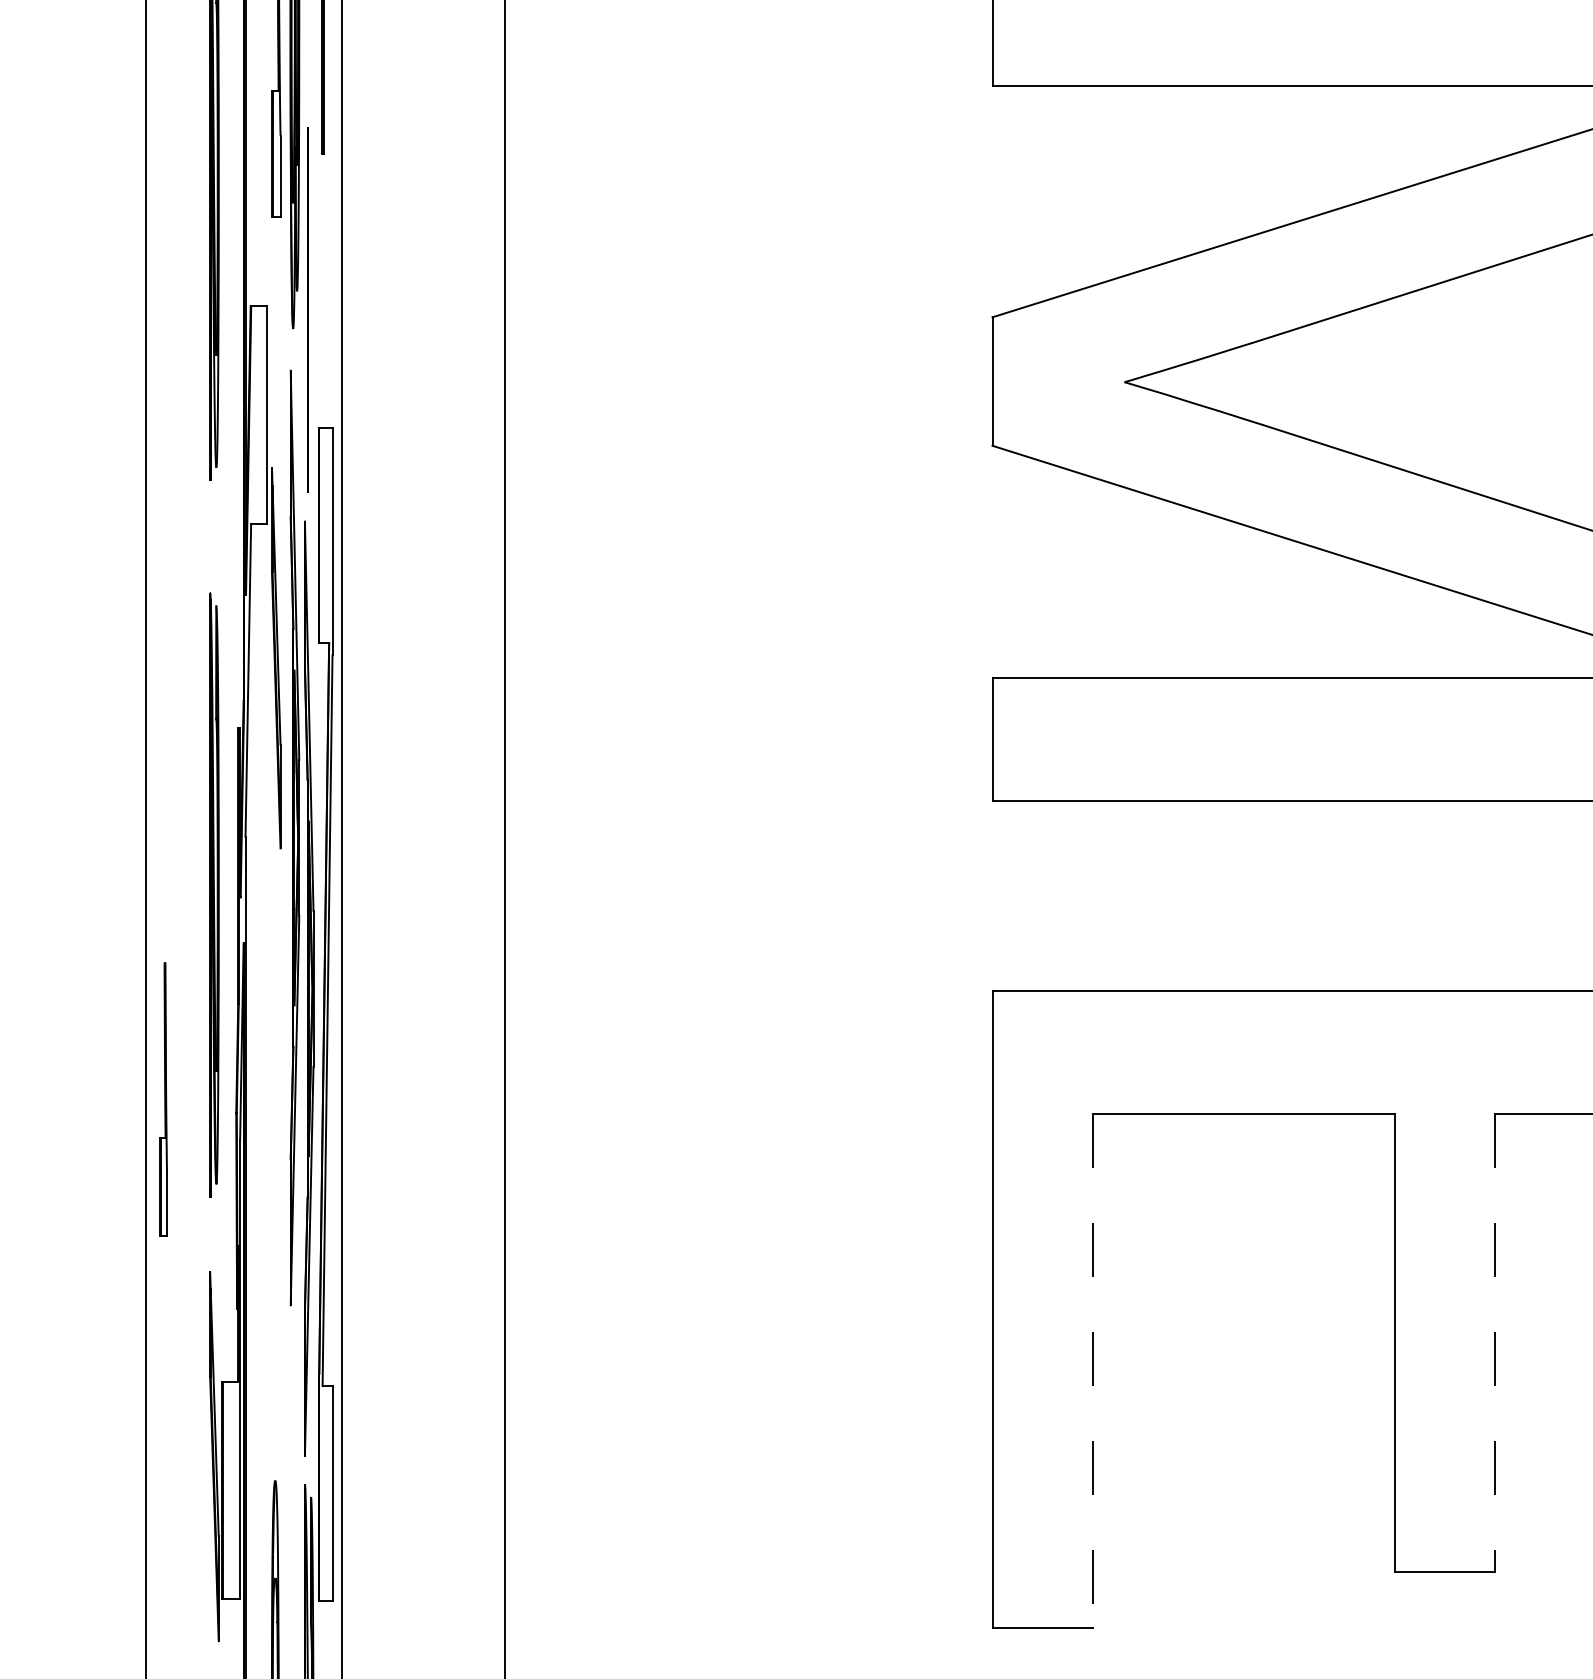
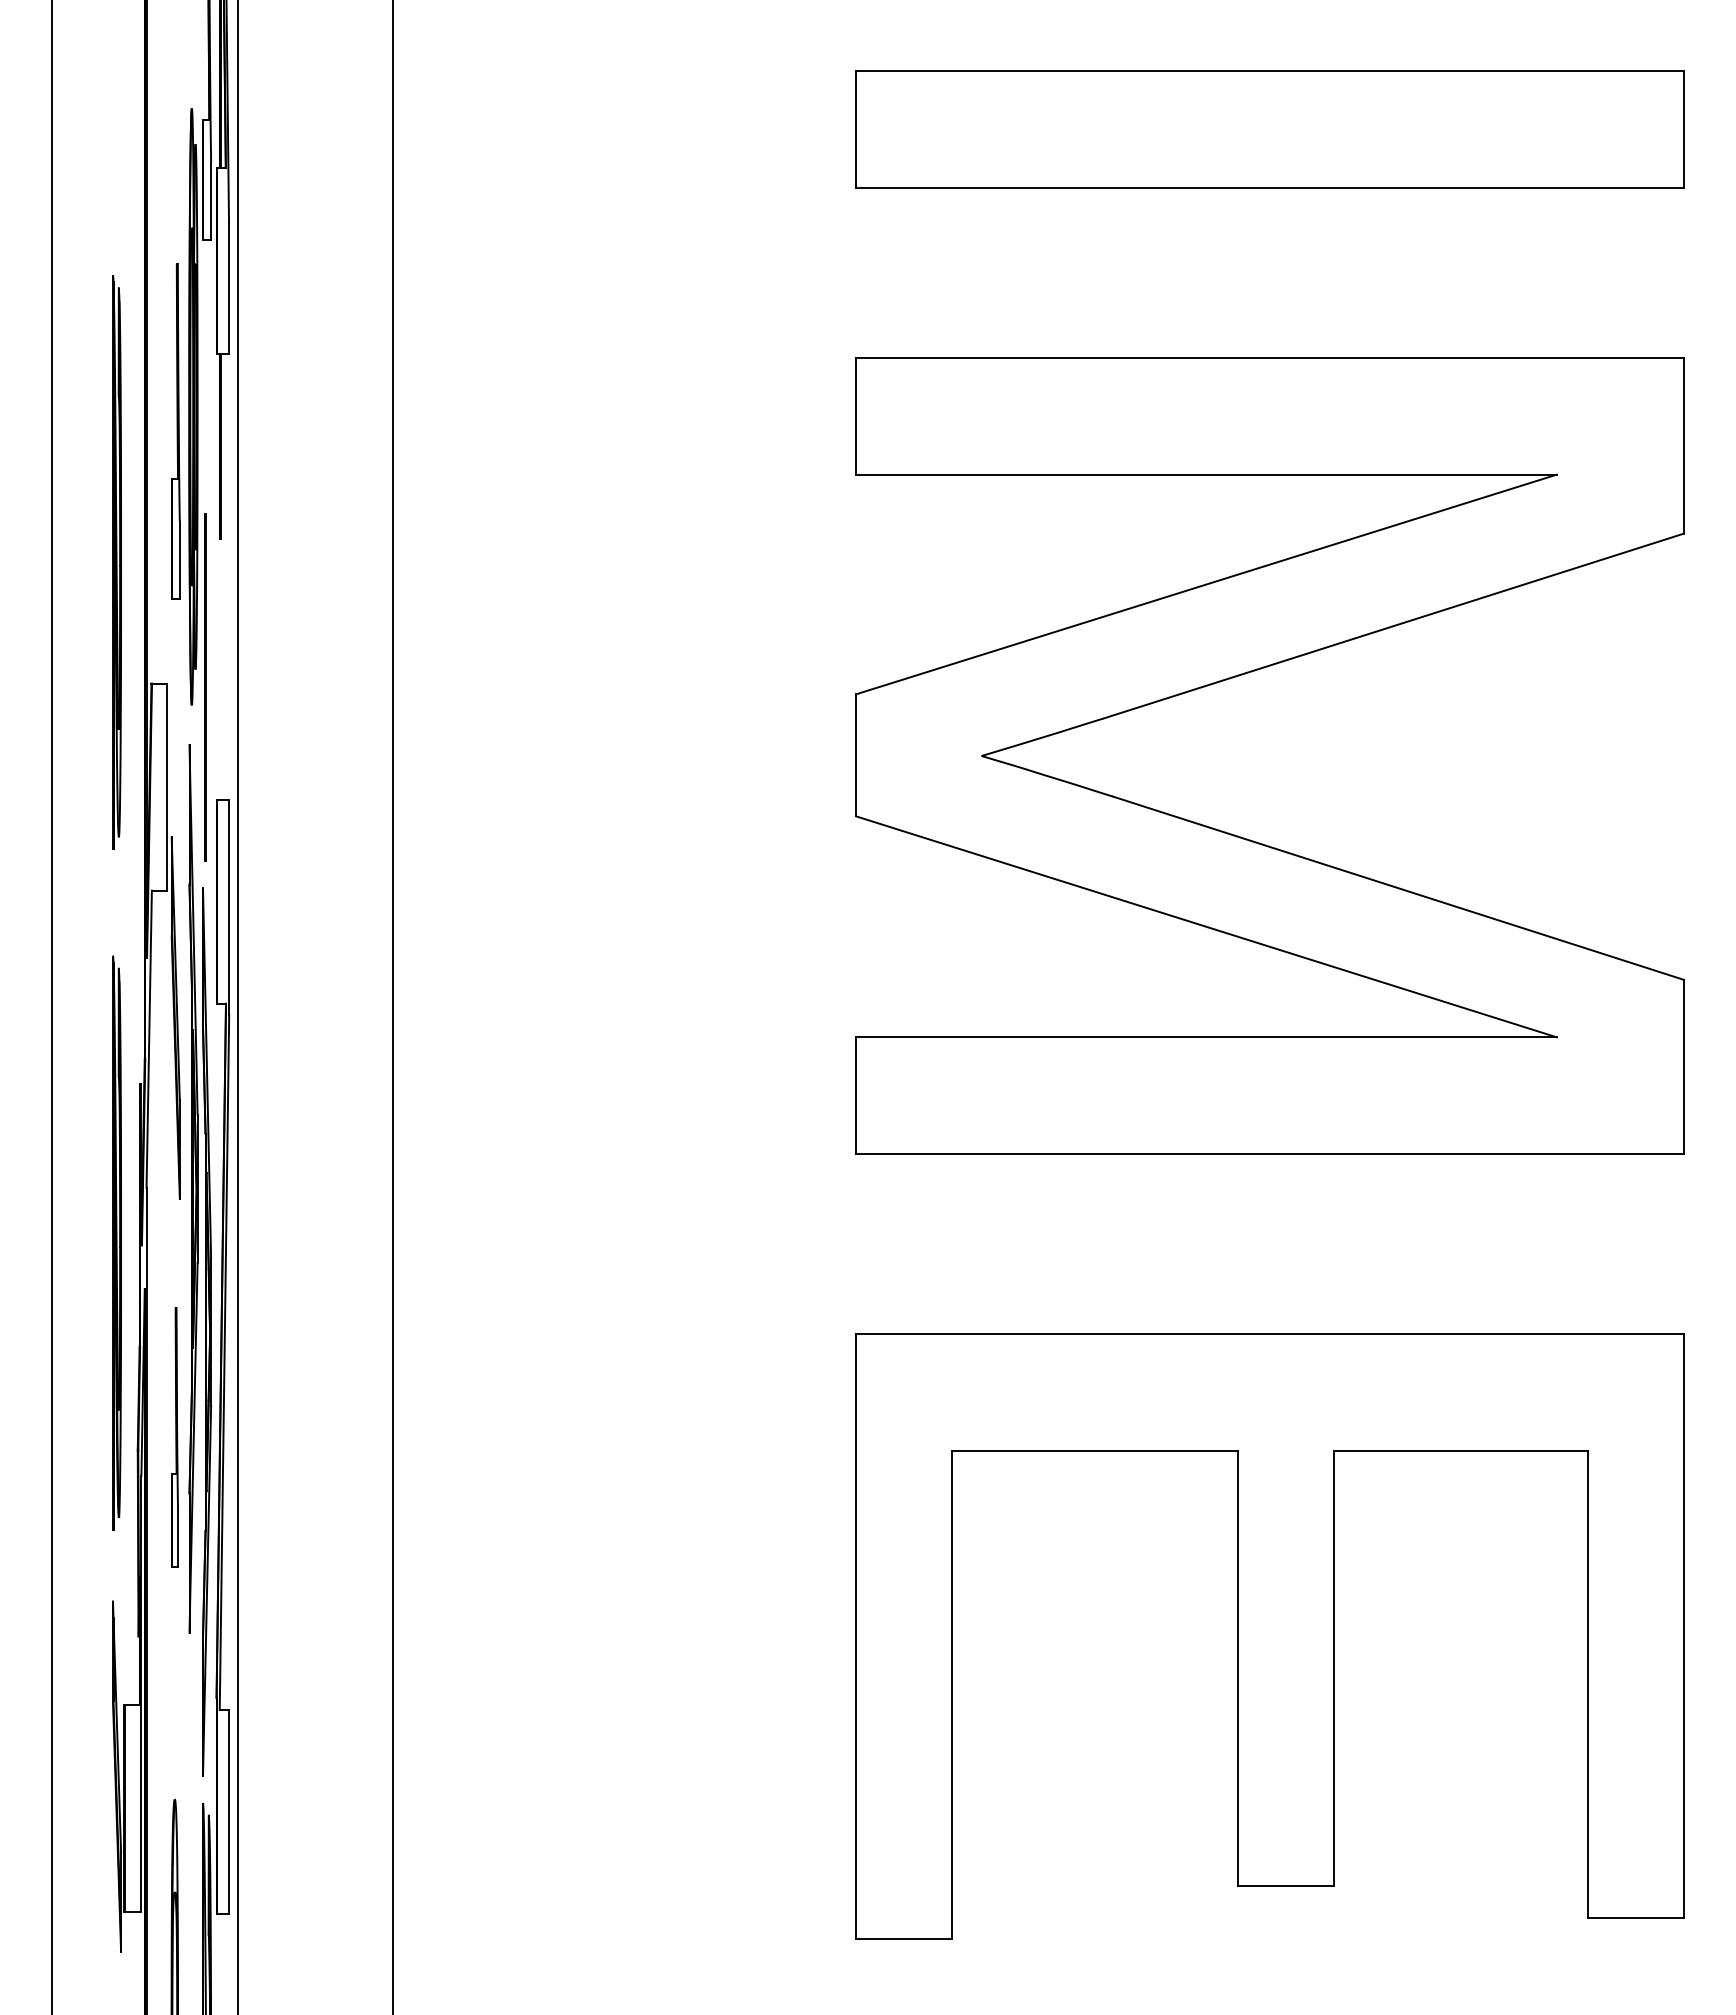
part: (163, 1099) -> (174, 1437), moved
line: (1495, 1342) -> (1333, 1668), dashed -> solid
line: (1092, 1371) -> (951, 1695), dashed -> solid

